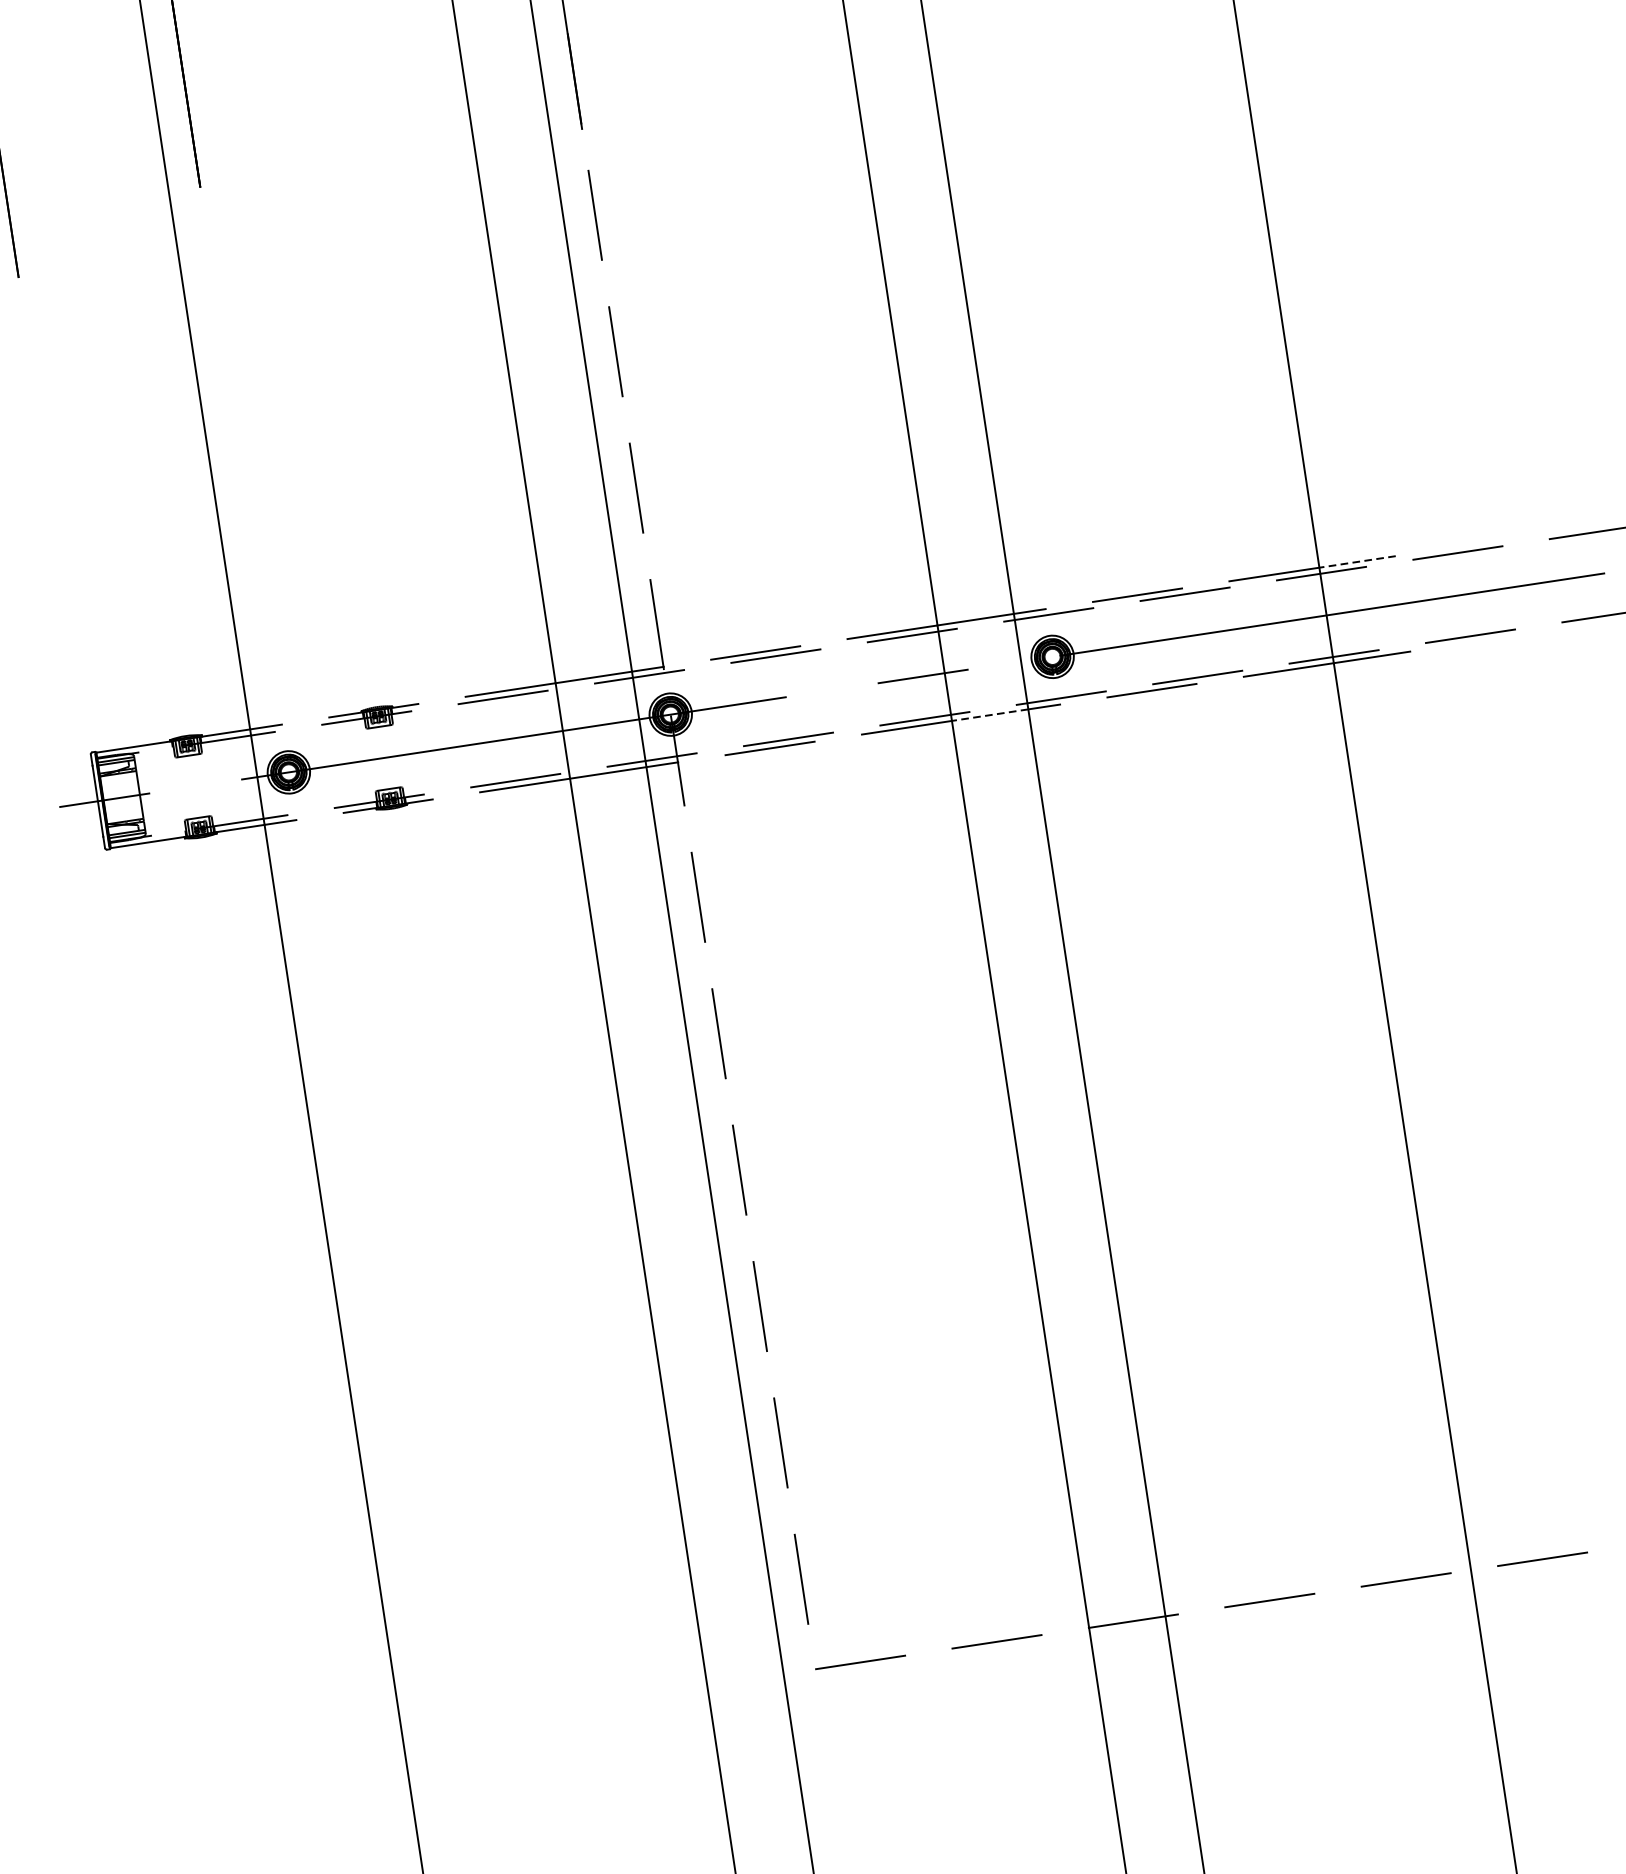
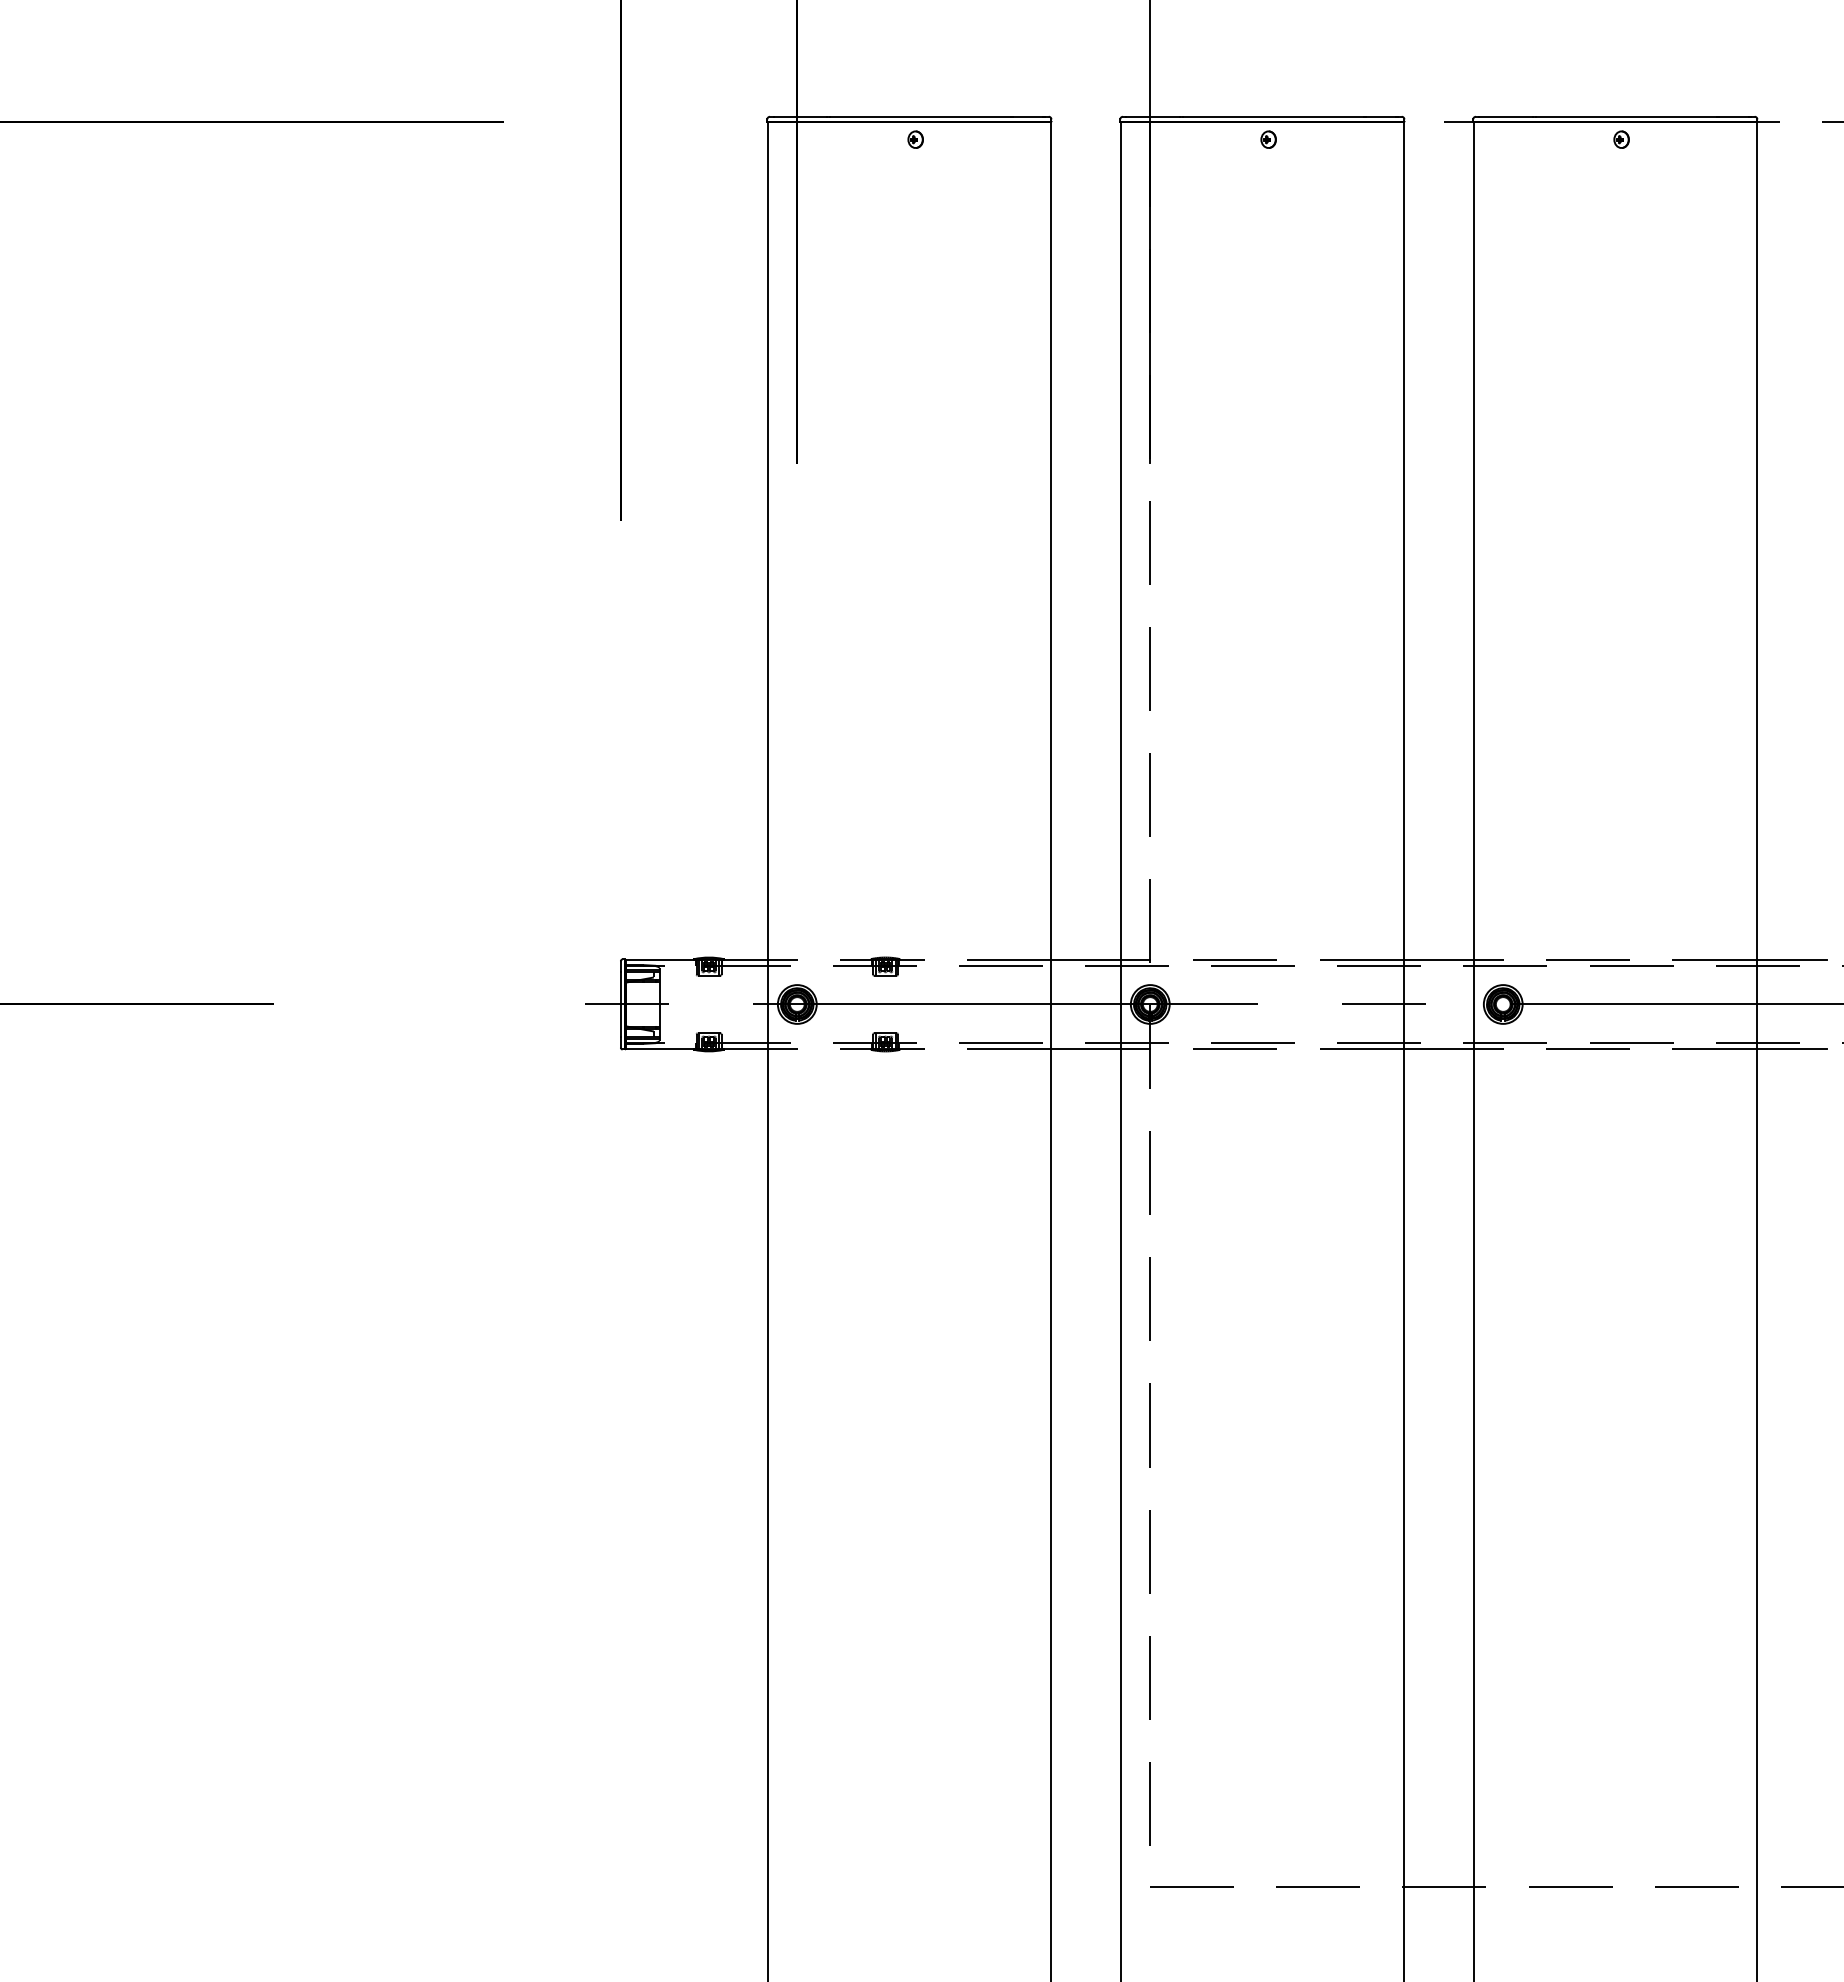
line: (1357, 562) -> (1791, 960), dashed -> solid
line: (989, 715) -> (1438, 1048), dashed -> solid

